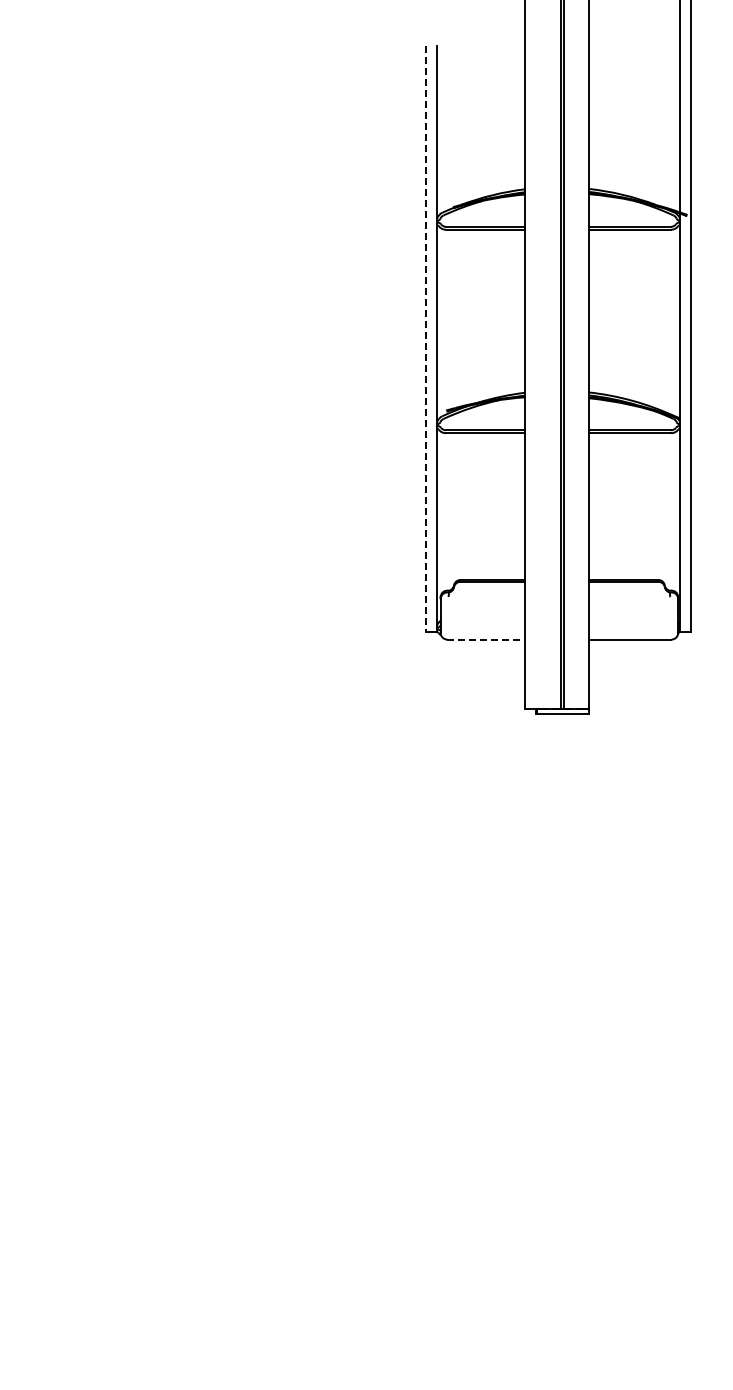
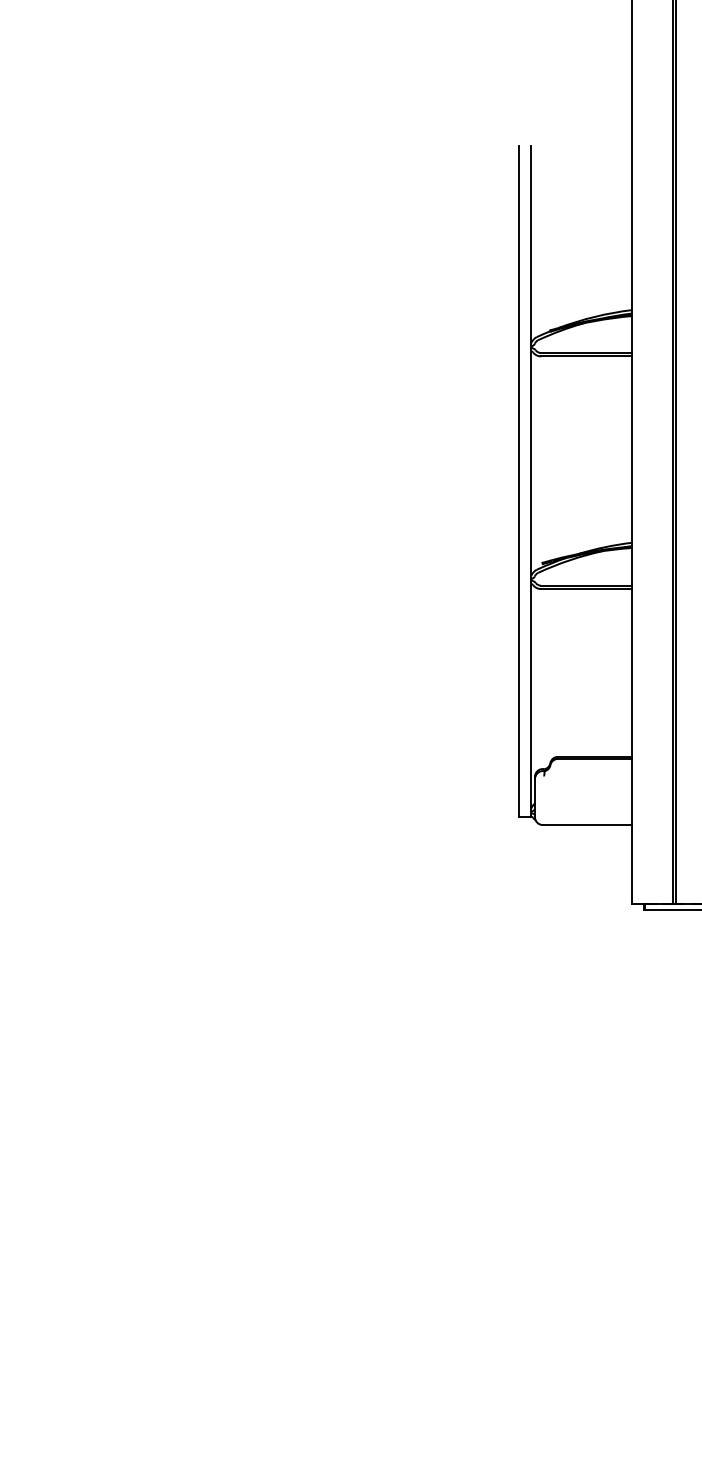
line: (426, 339) -> (518, 481), dashed -> solid
line: (486, 639) -> (587, 824), dashed -> solid

